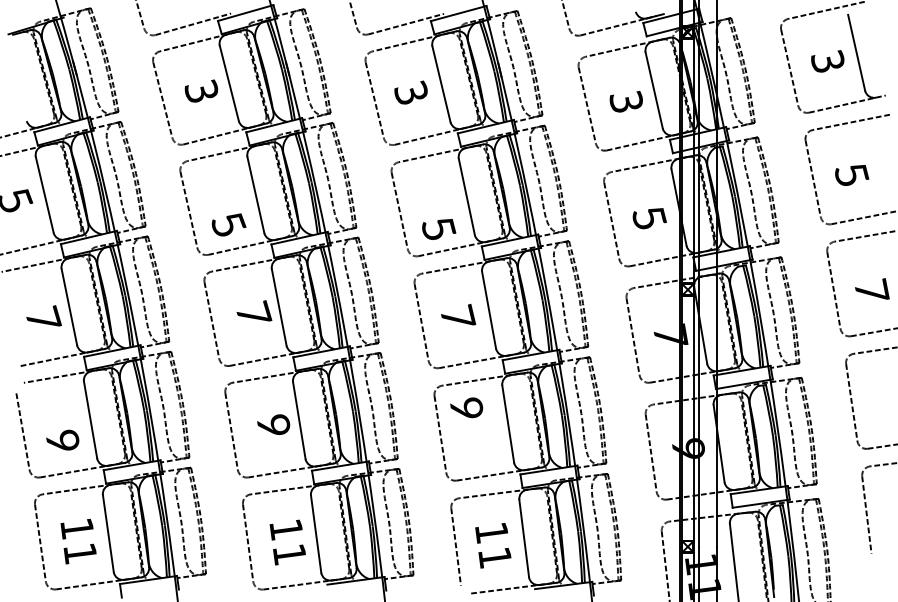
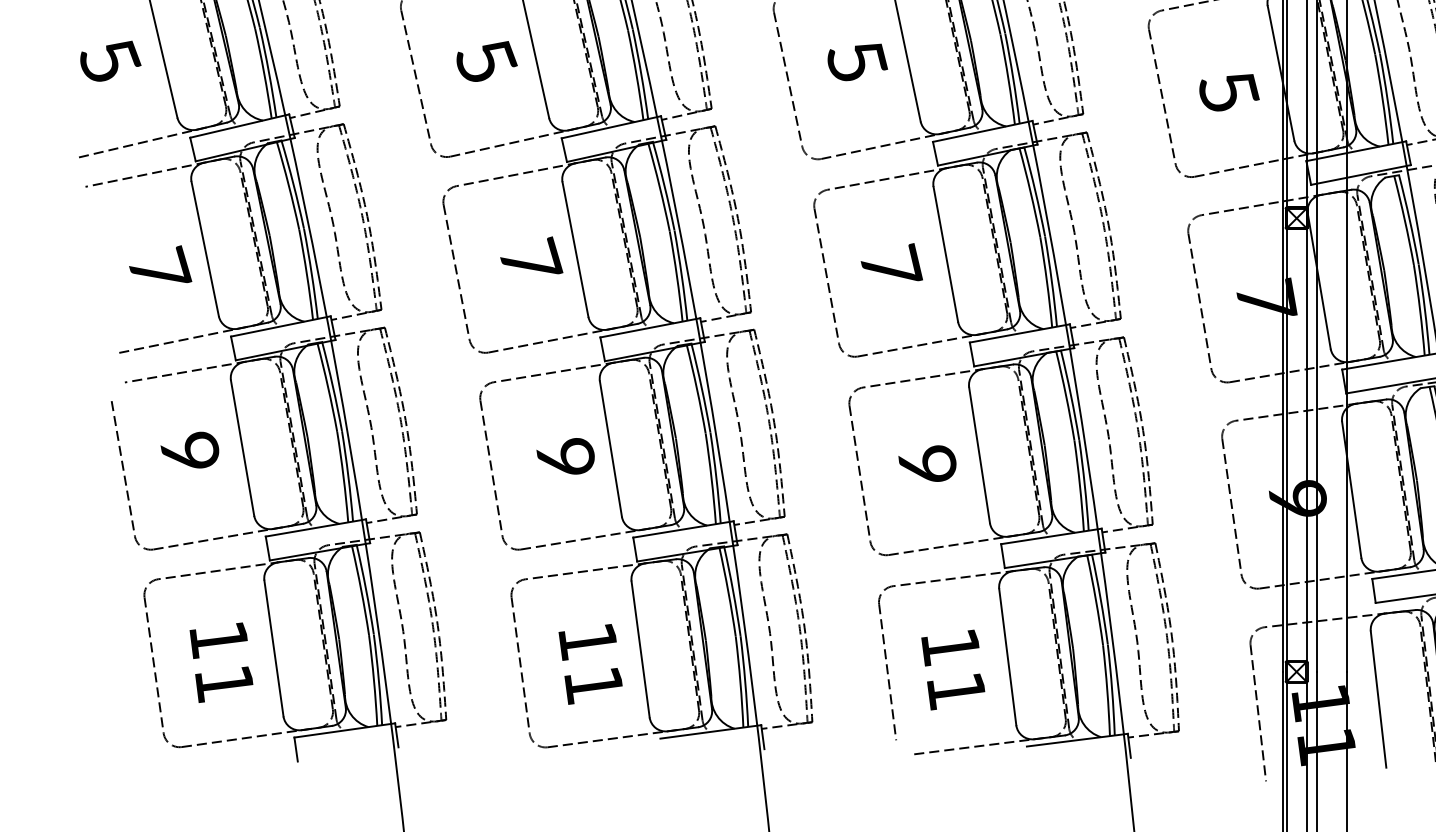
text: (228, 224) -> (485, 60), moved
text: (439, 229) -> (858, 62), moved
text: (466, 407) -> (927, 463), moved
text: (62, 439) -> (189, 448), moved

